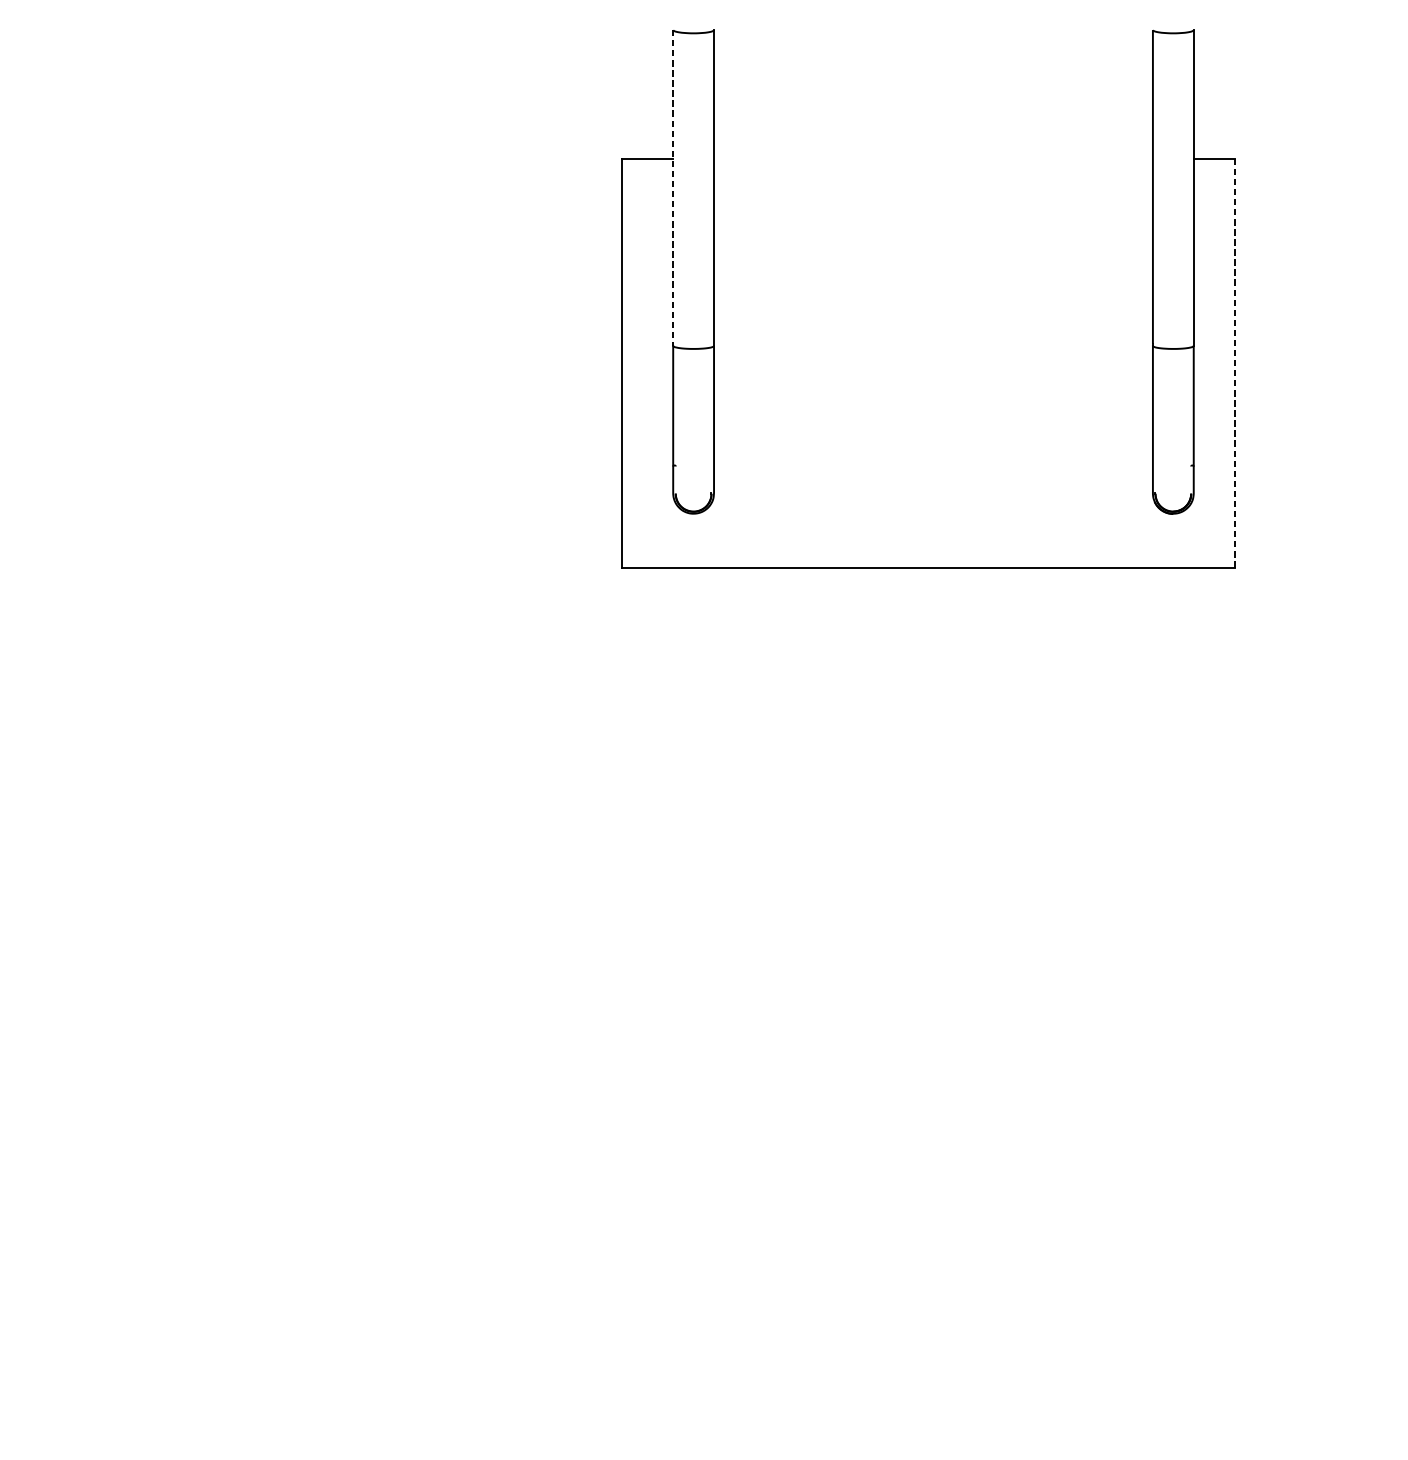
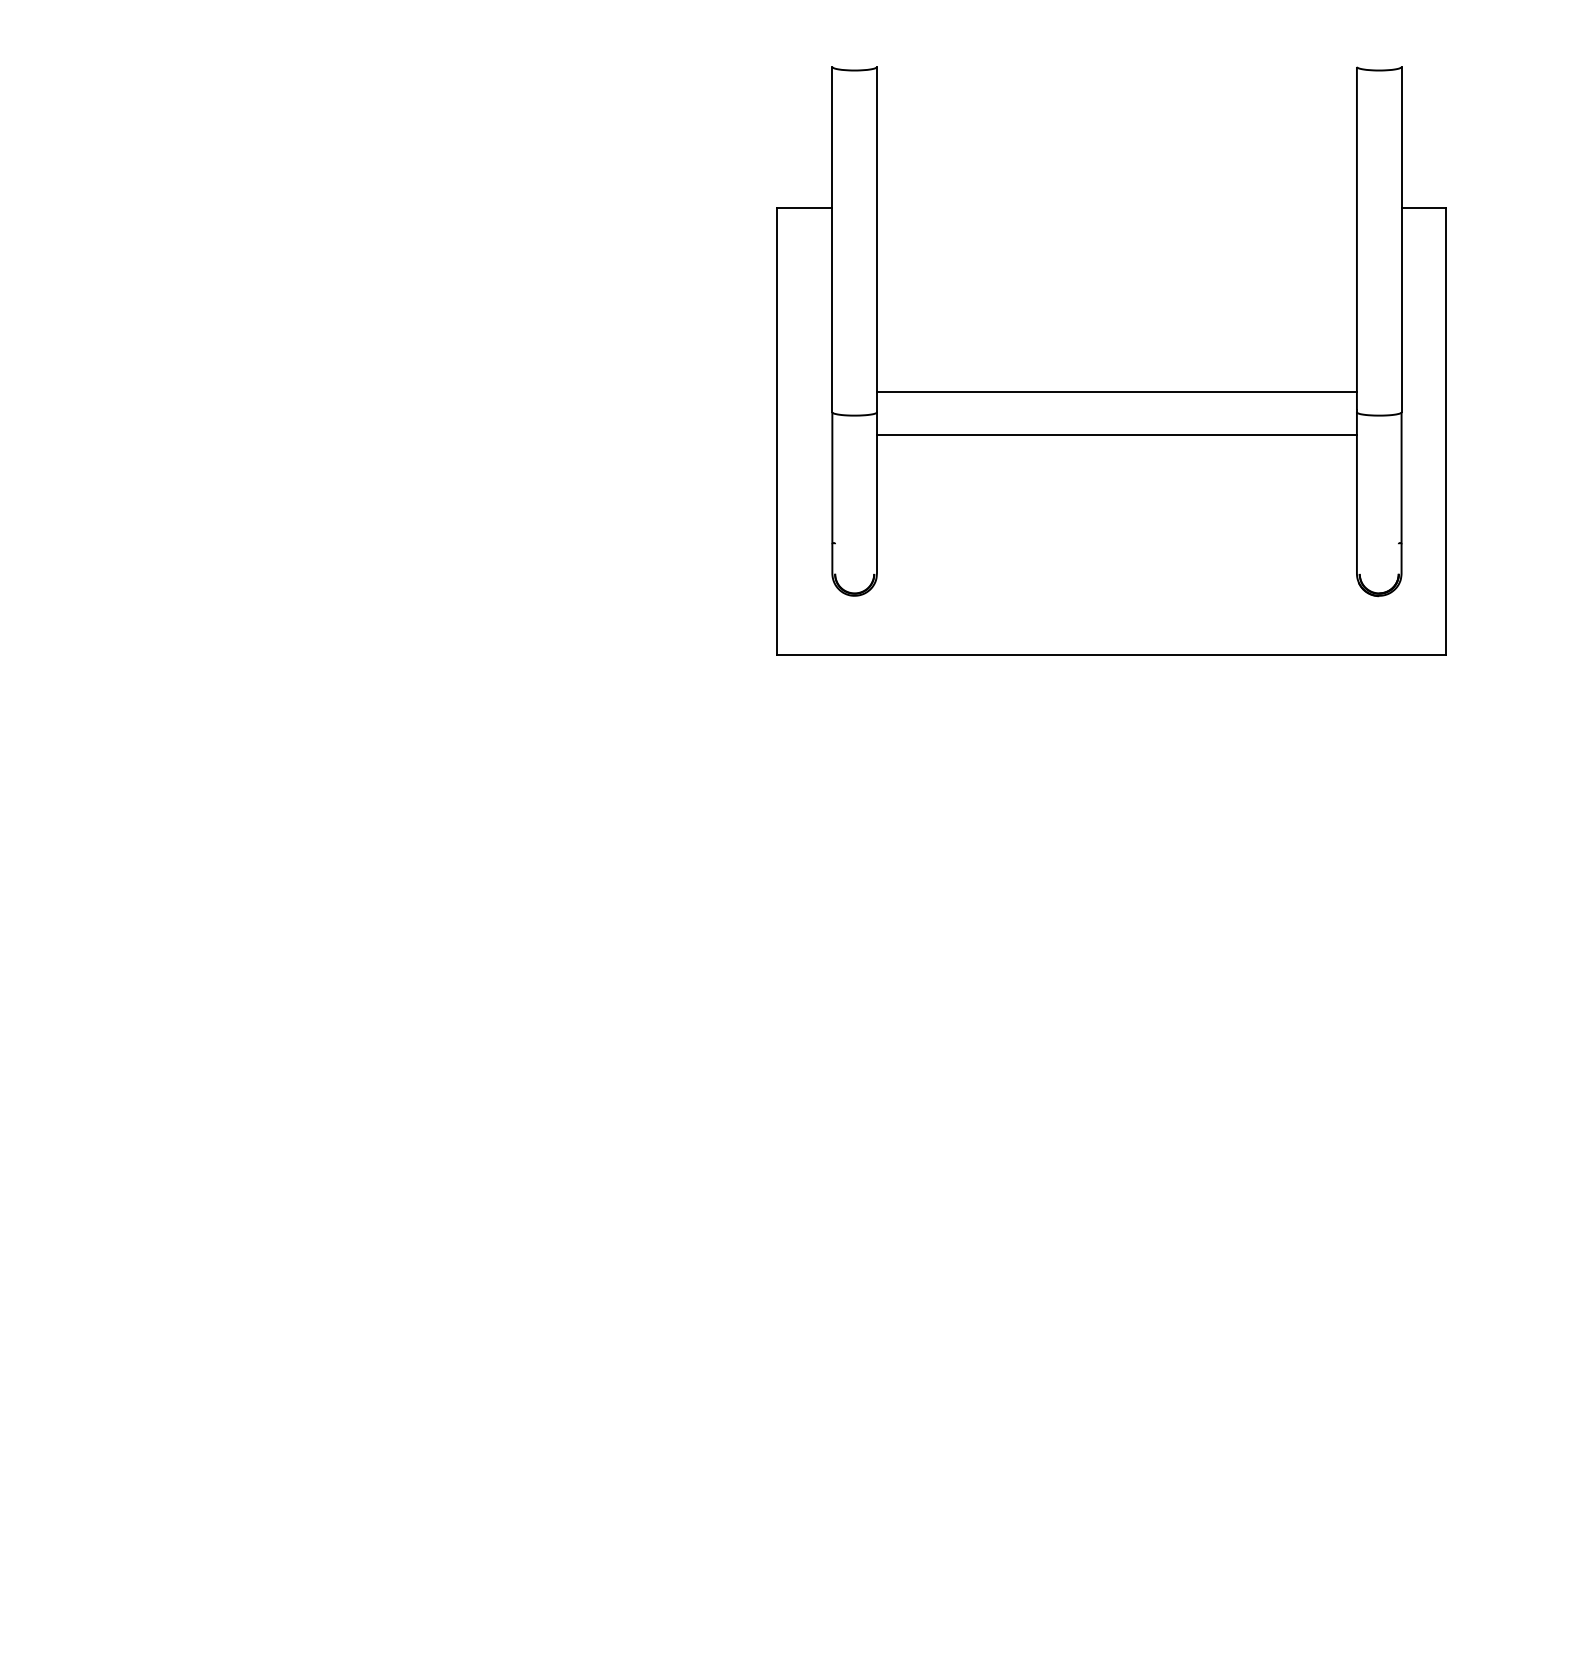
line: (673, 187) -> (832, 239), dashed -> solid
line: (933, 326) -> (1116, 391), added
line: (1234, 362) -> (1446, 430), dashed -> solid
line: (933, 366) -> (1116, 434), added

